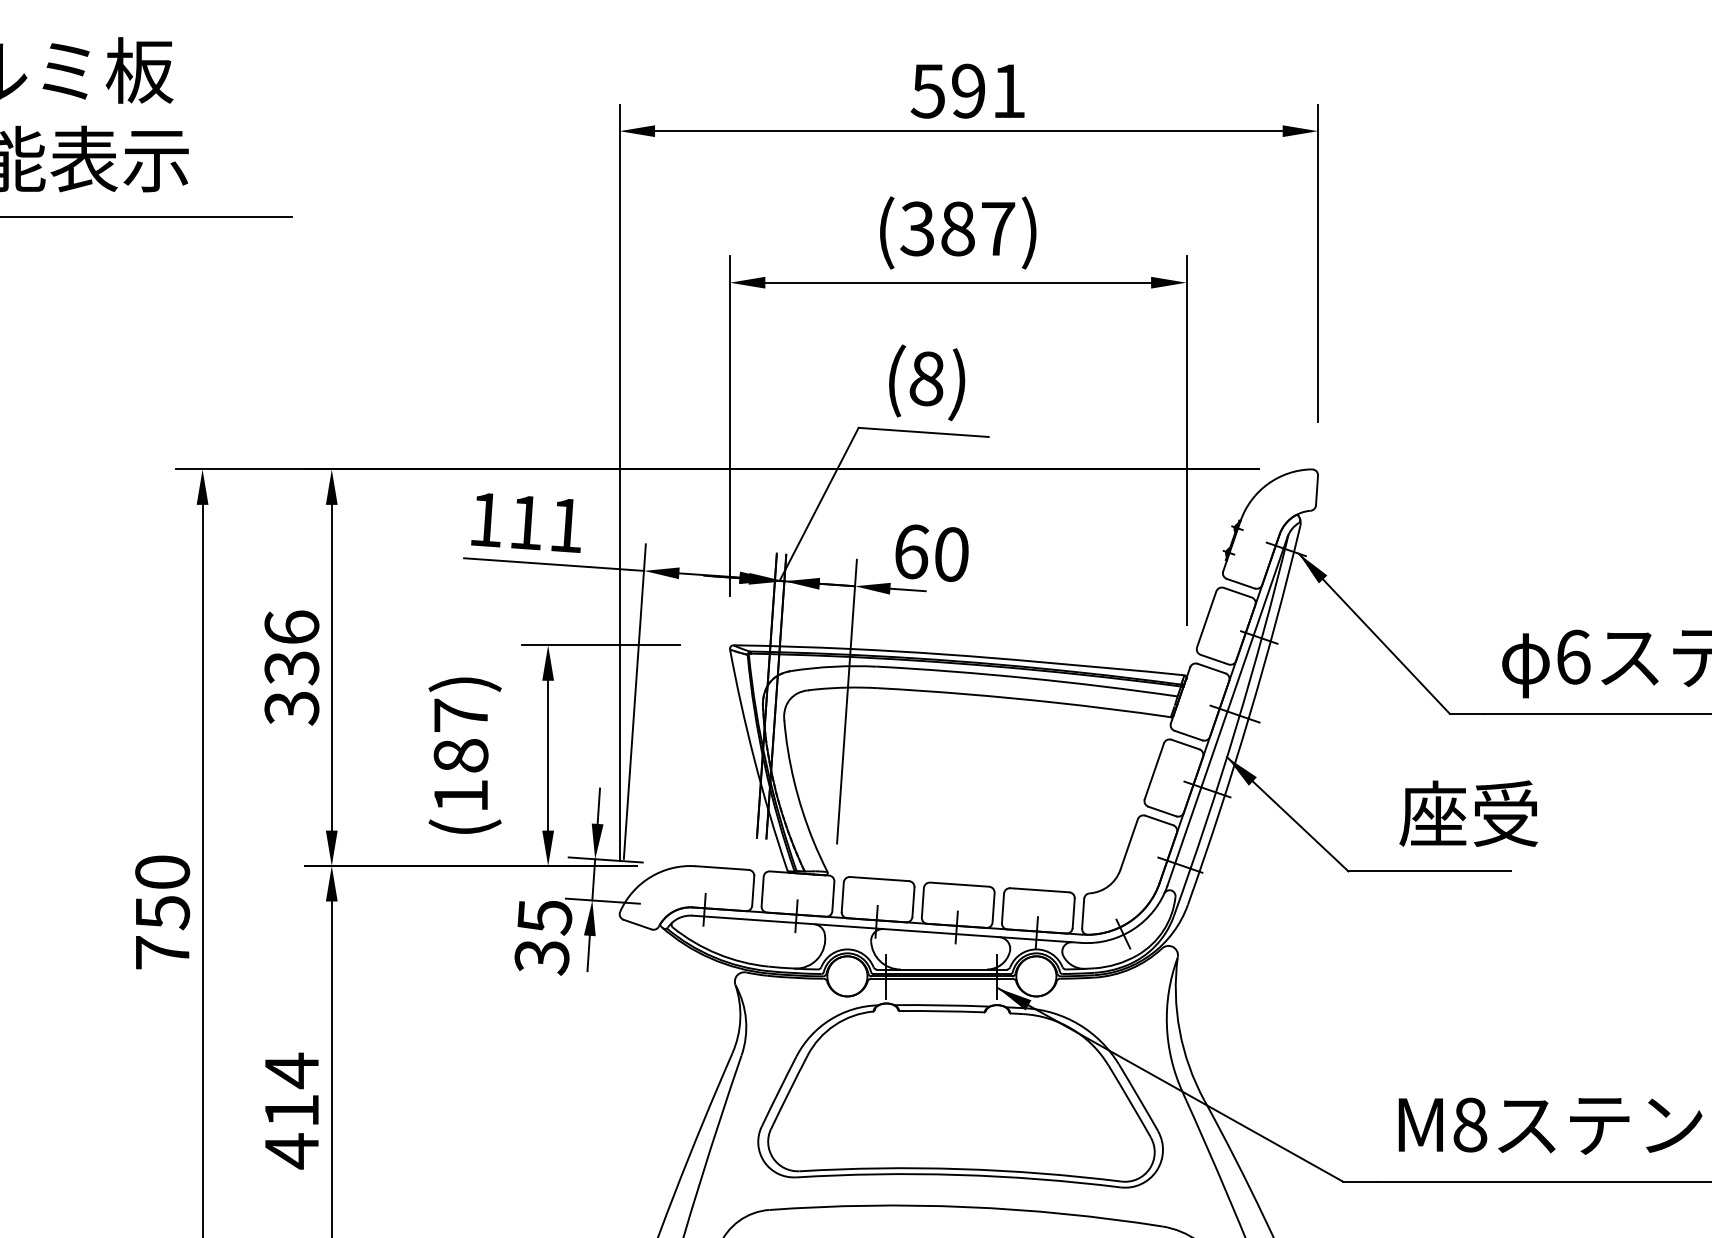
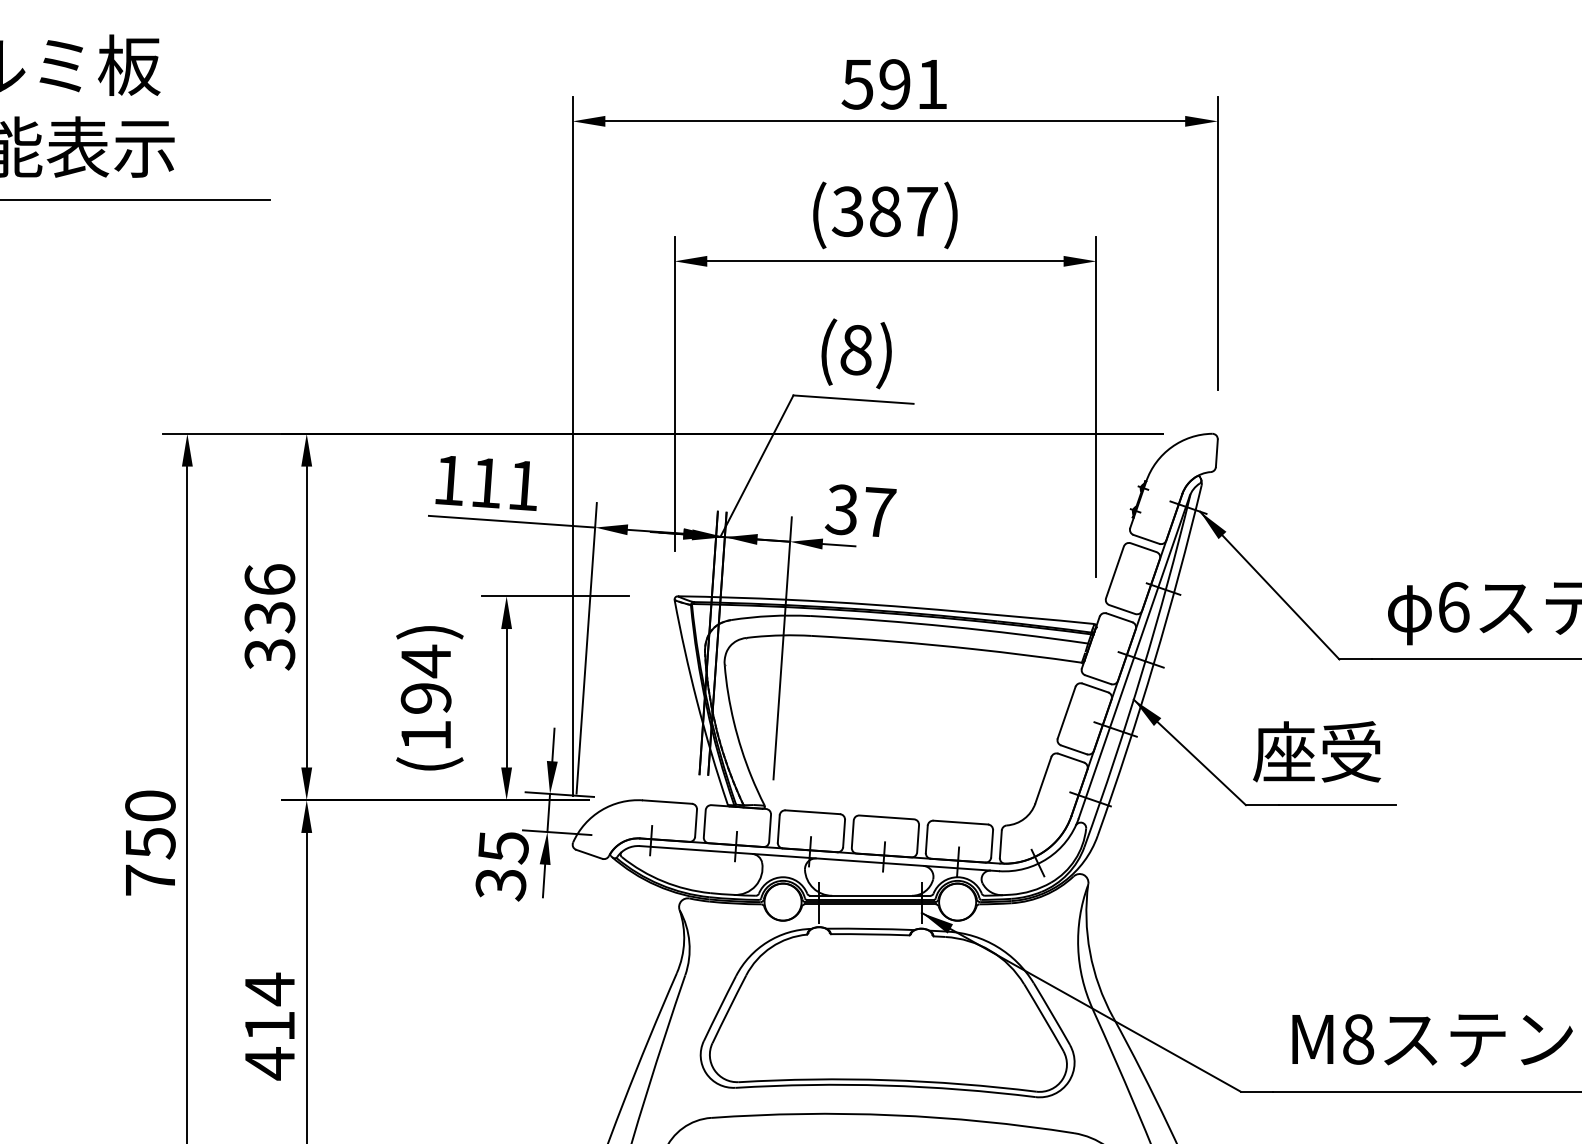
text: (931, 552) -> (860, 510), 60 -> 37
text: (460, 734) -> (425, 678), (187) -> (194)
text: (1468, 813) -> (1316, 751), moved

